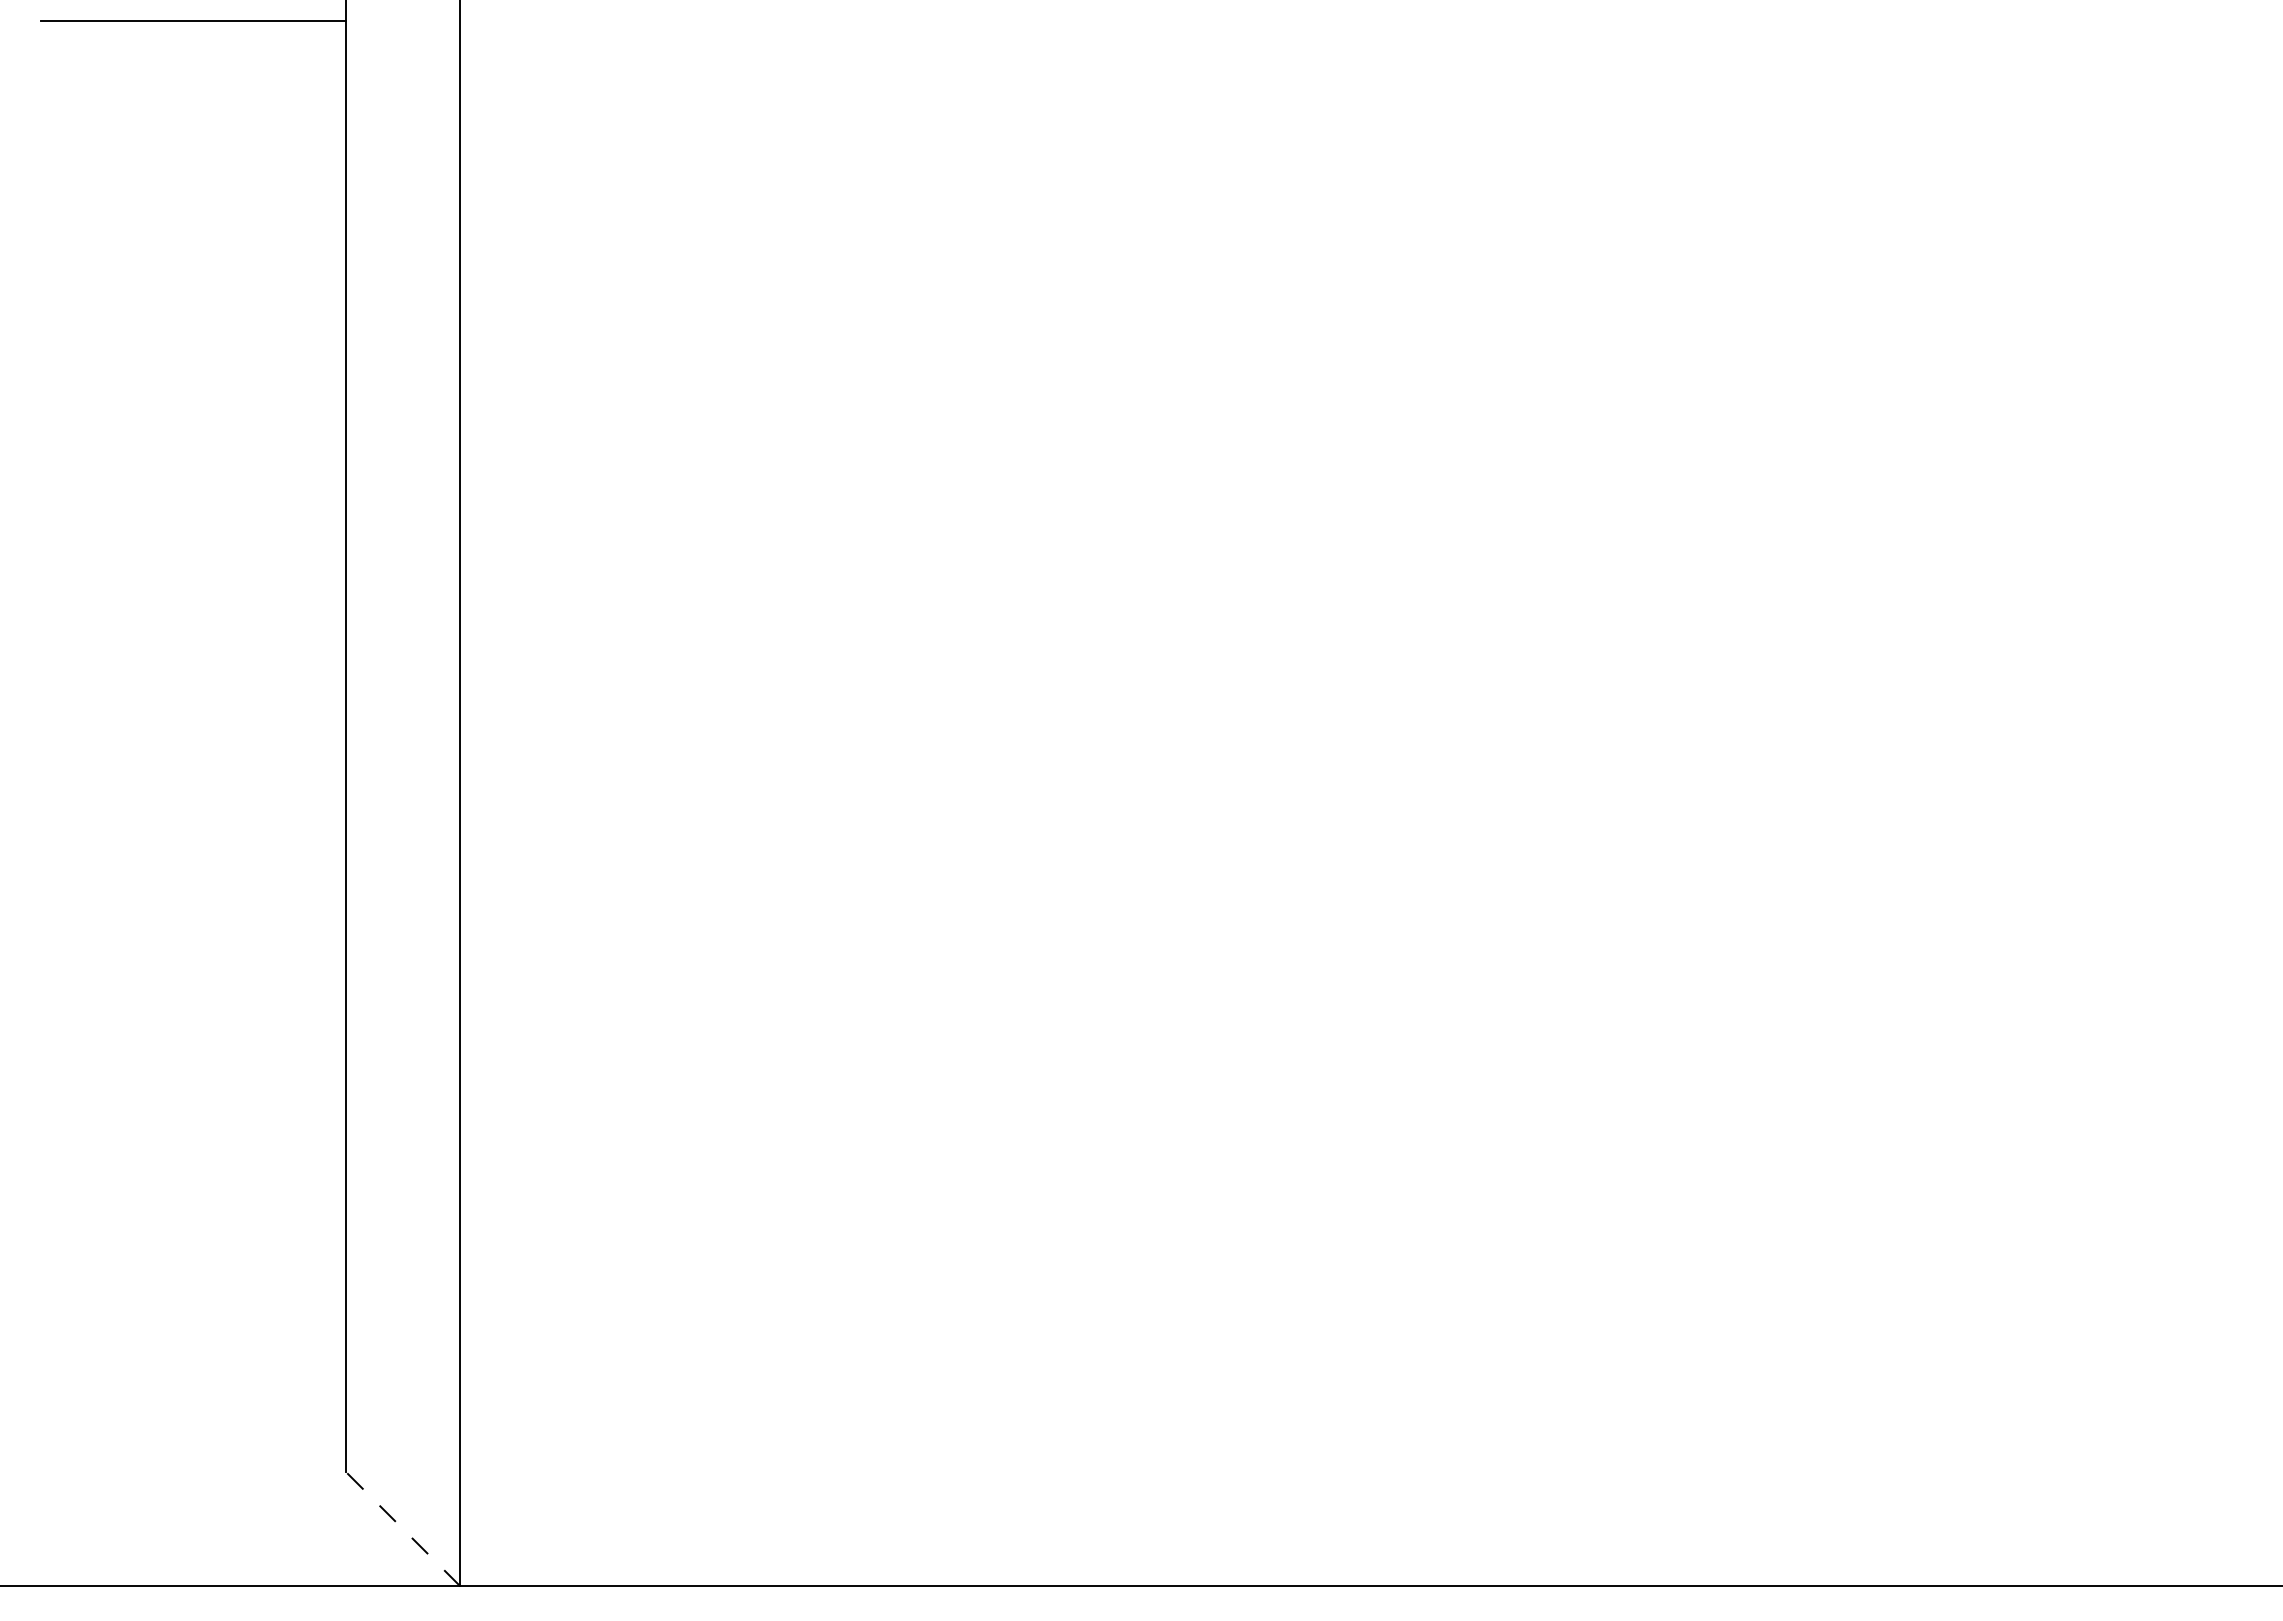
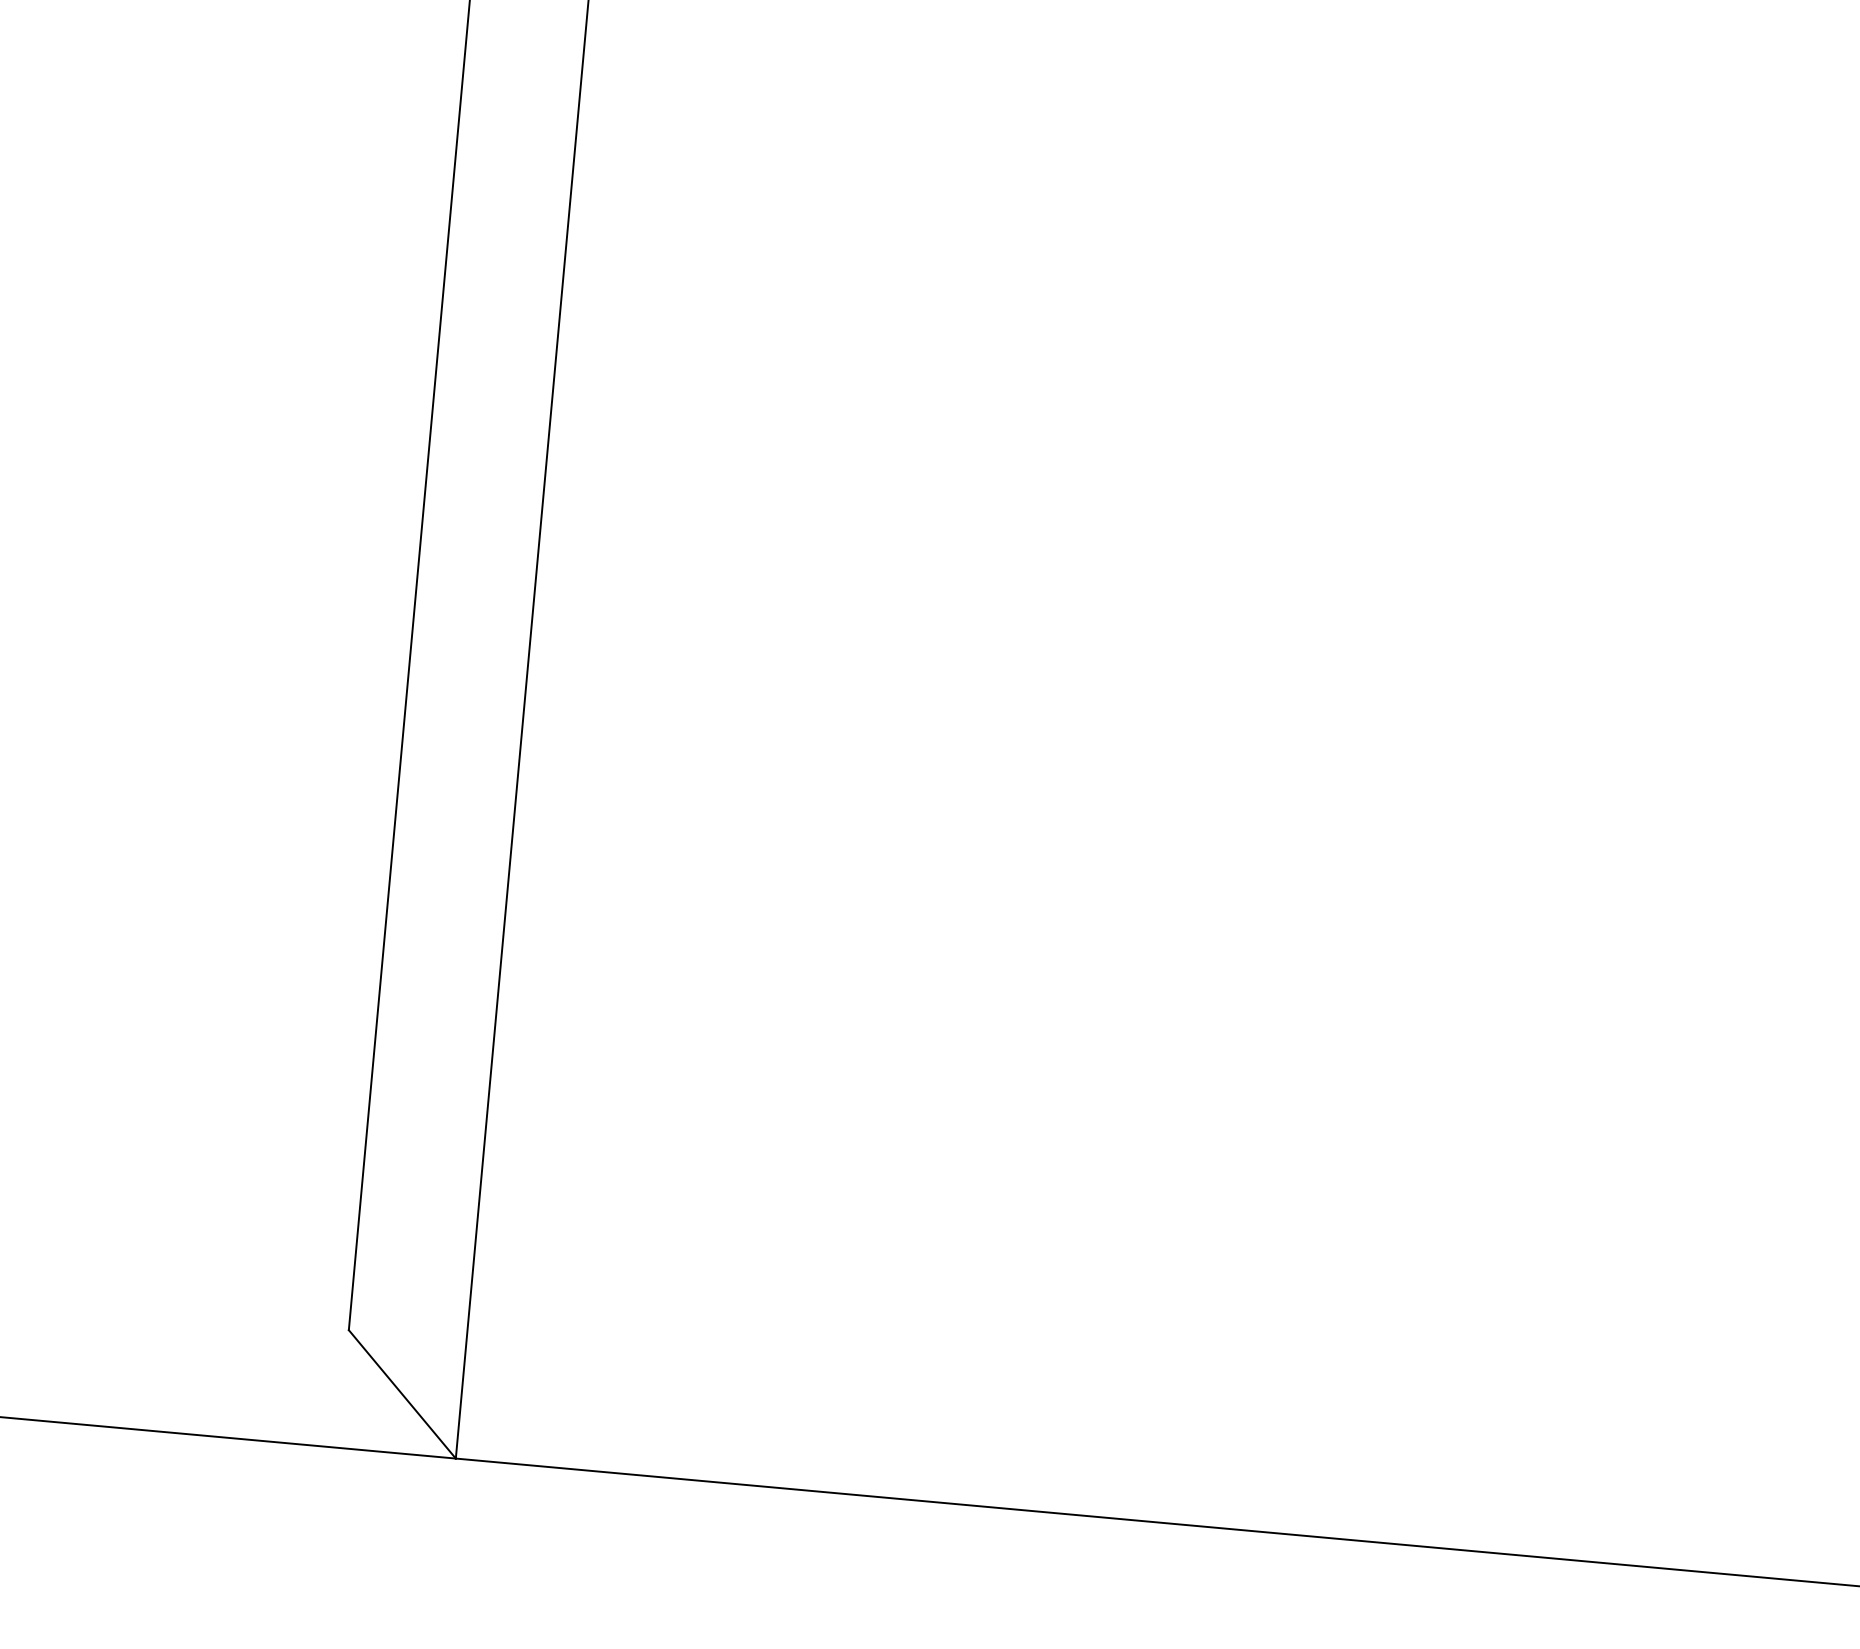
line: (403, 1529) -> (402, 1394), dashed -> solid

